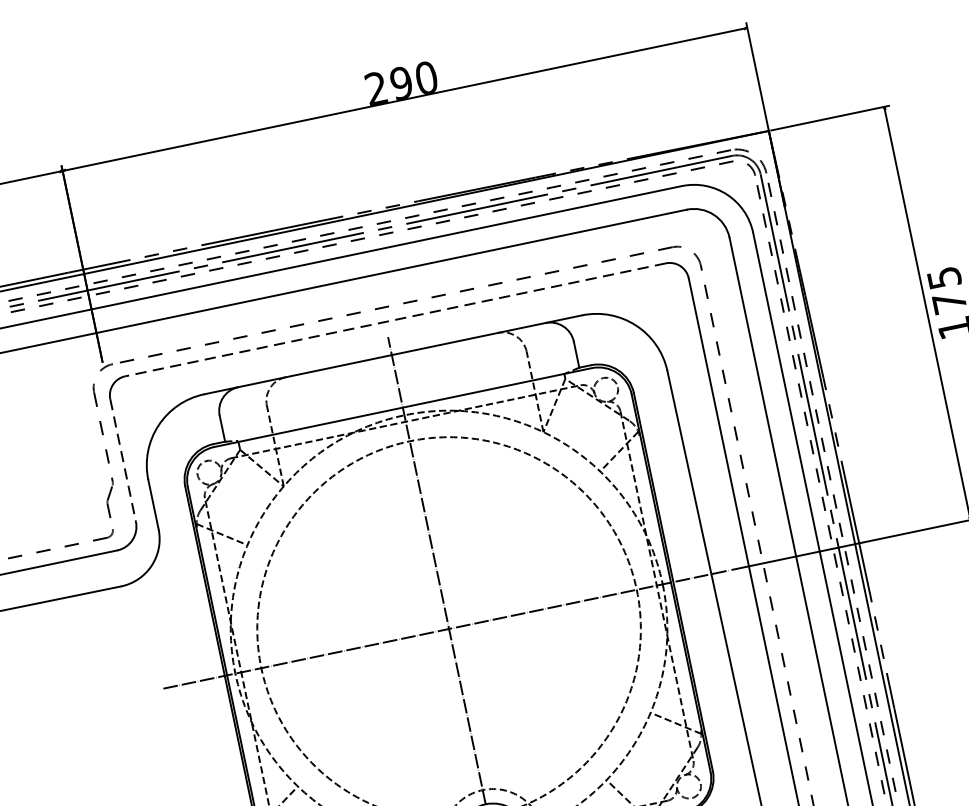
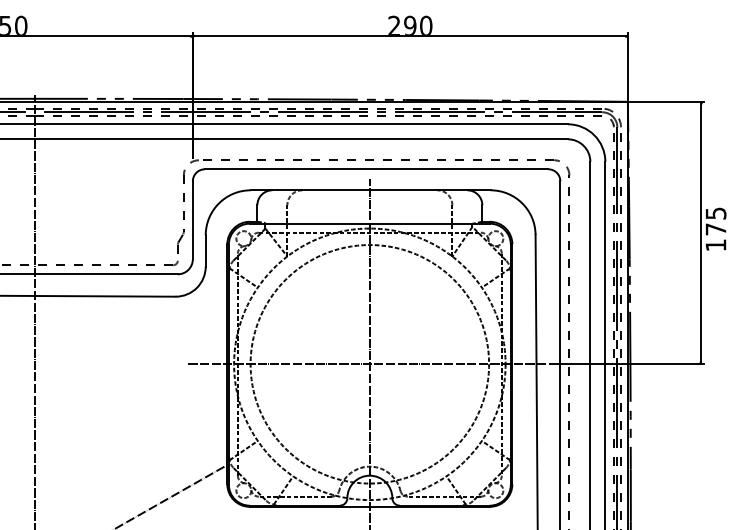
line: (395, 320) -> (376, 169), dashed -> solid
line: (122, 460) -> (192, 220), dashed -> solid

